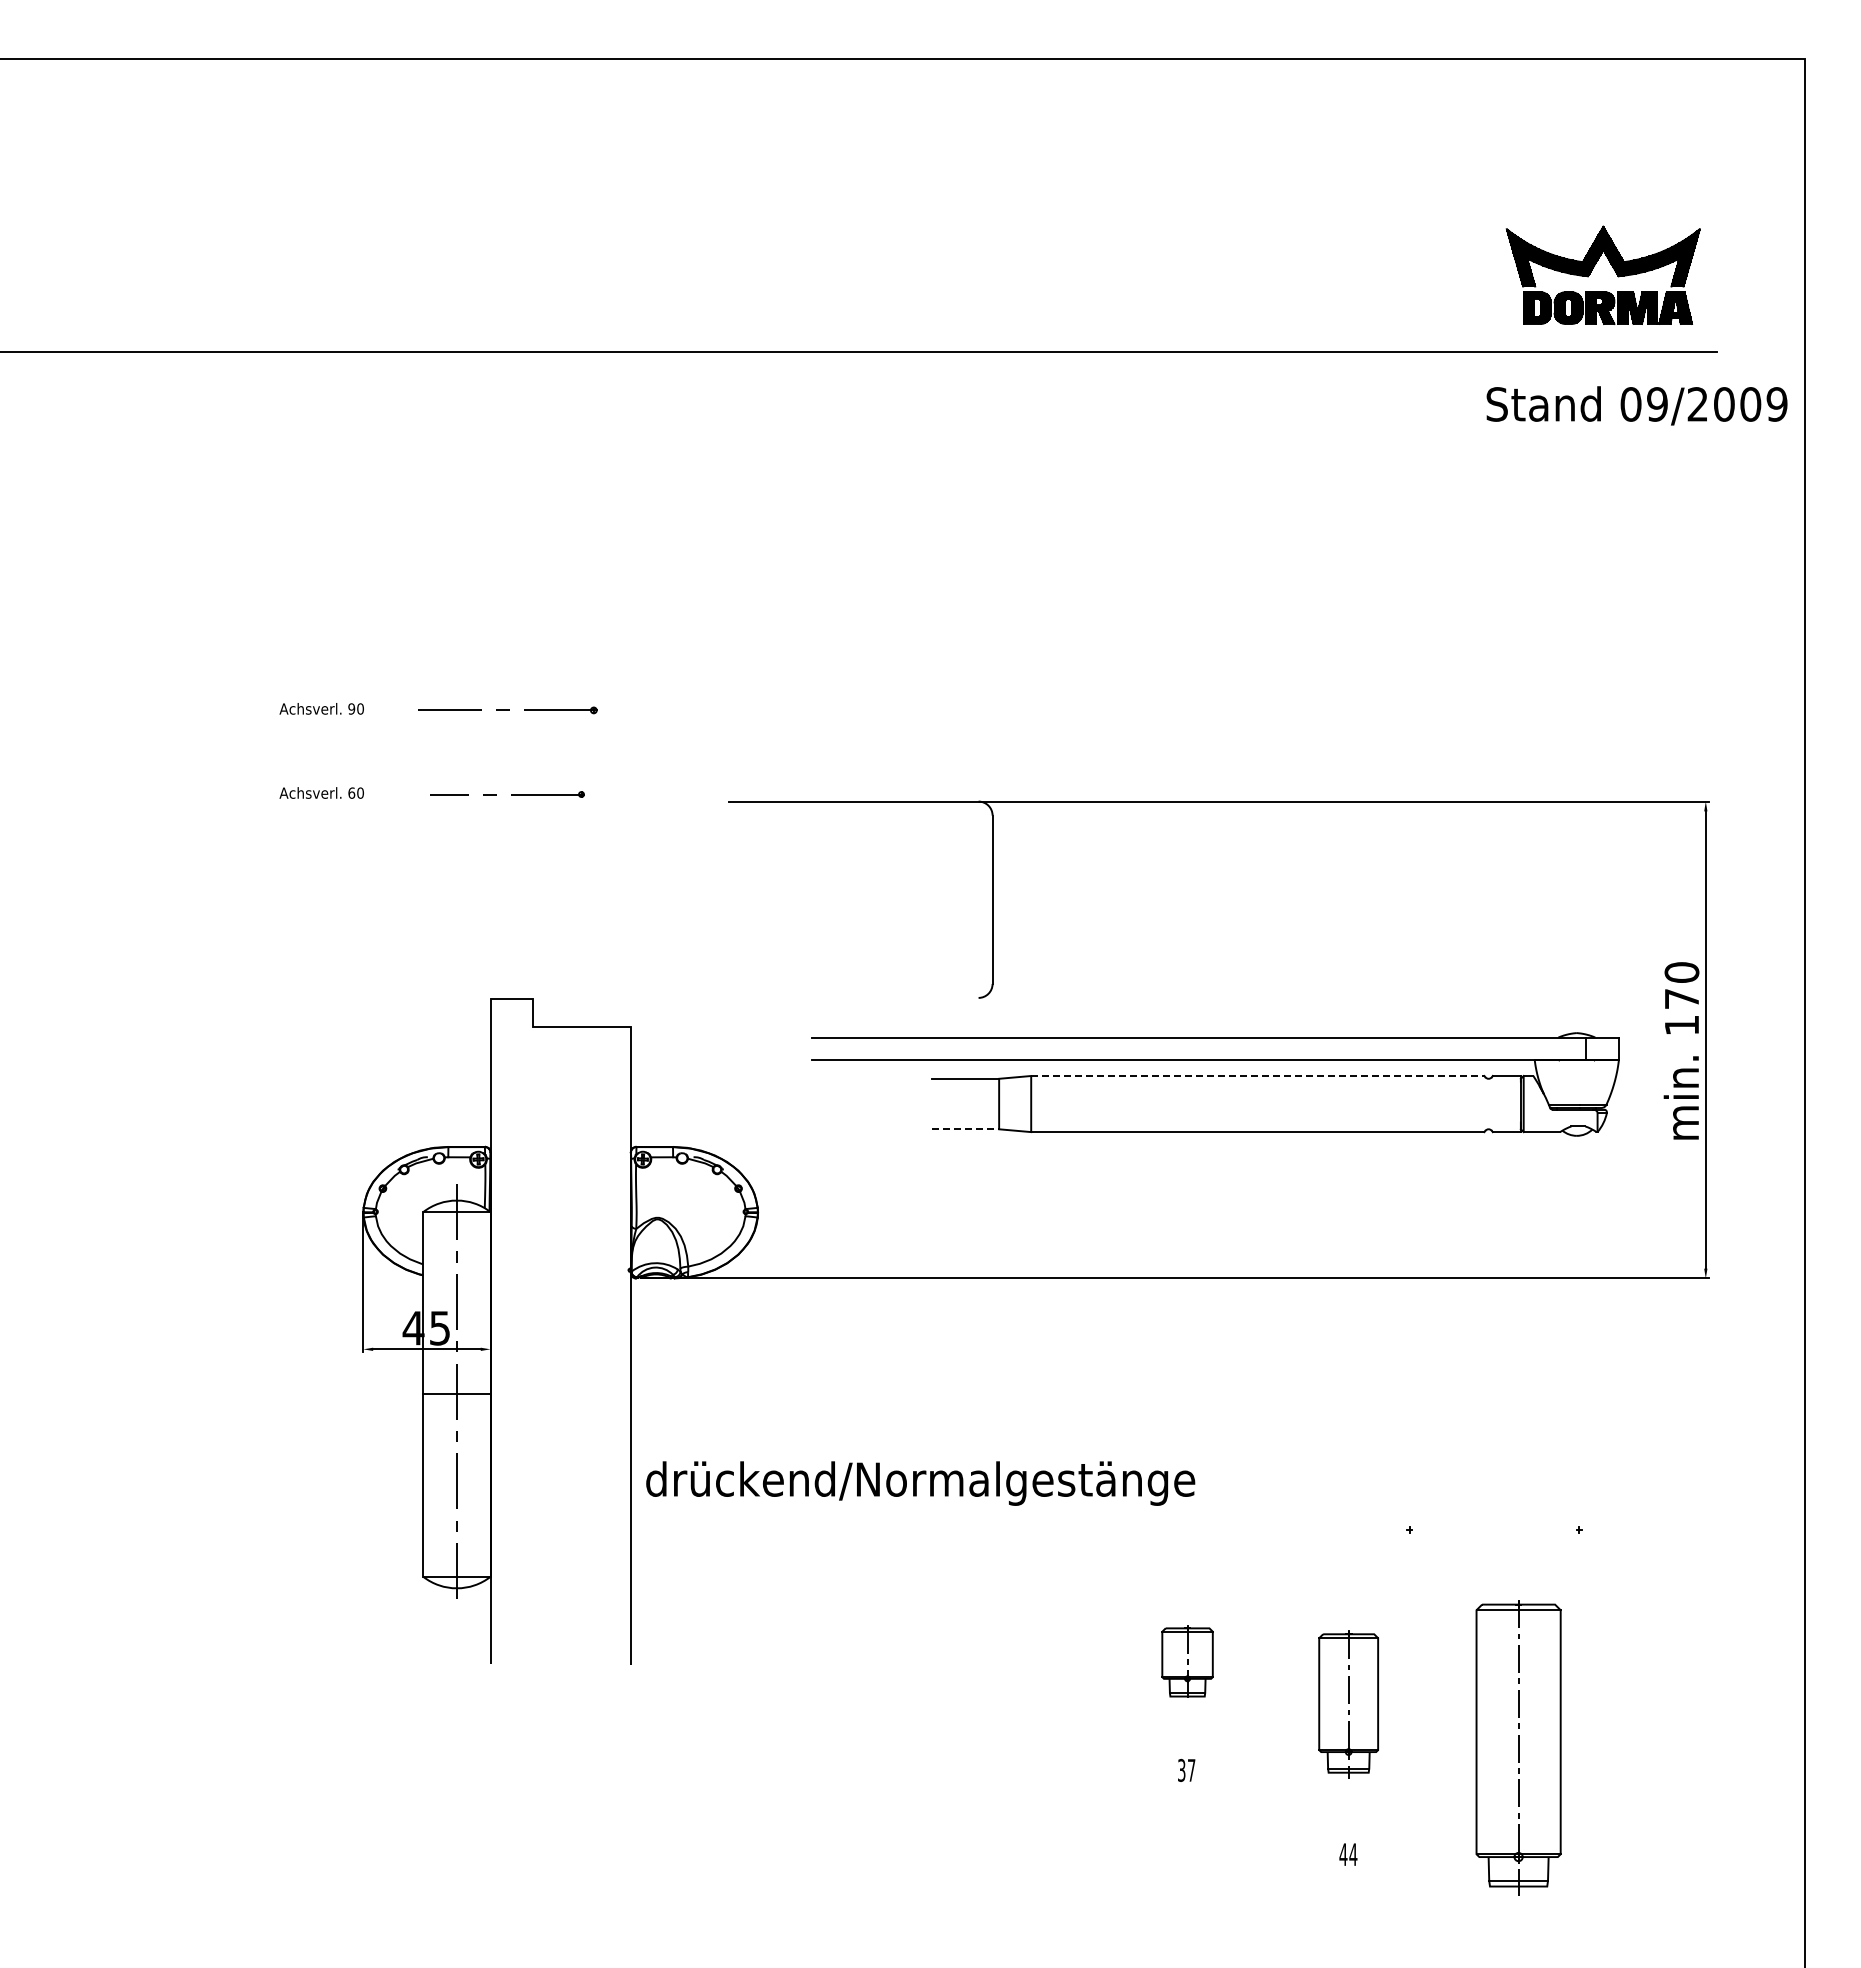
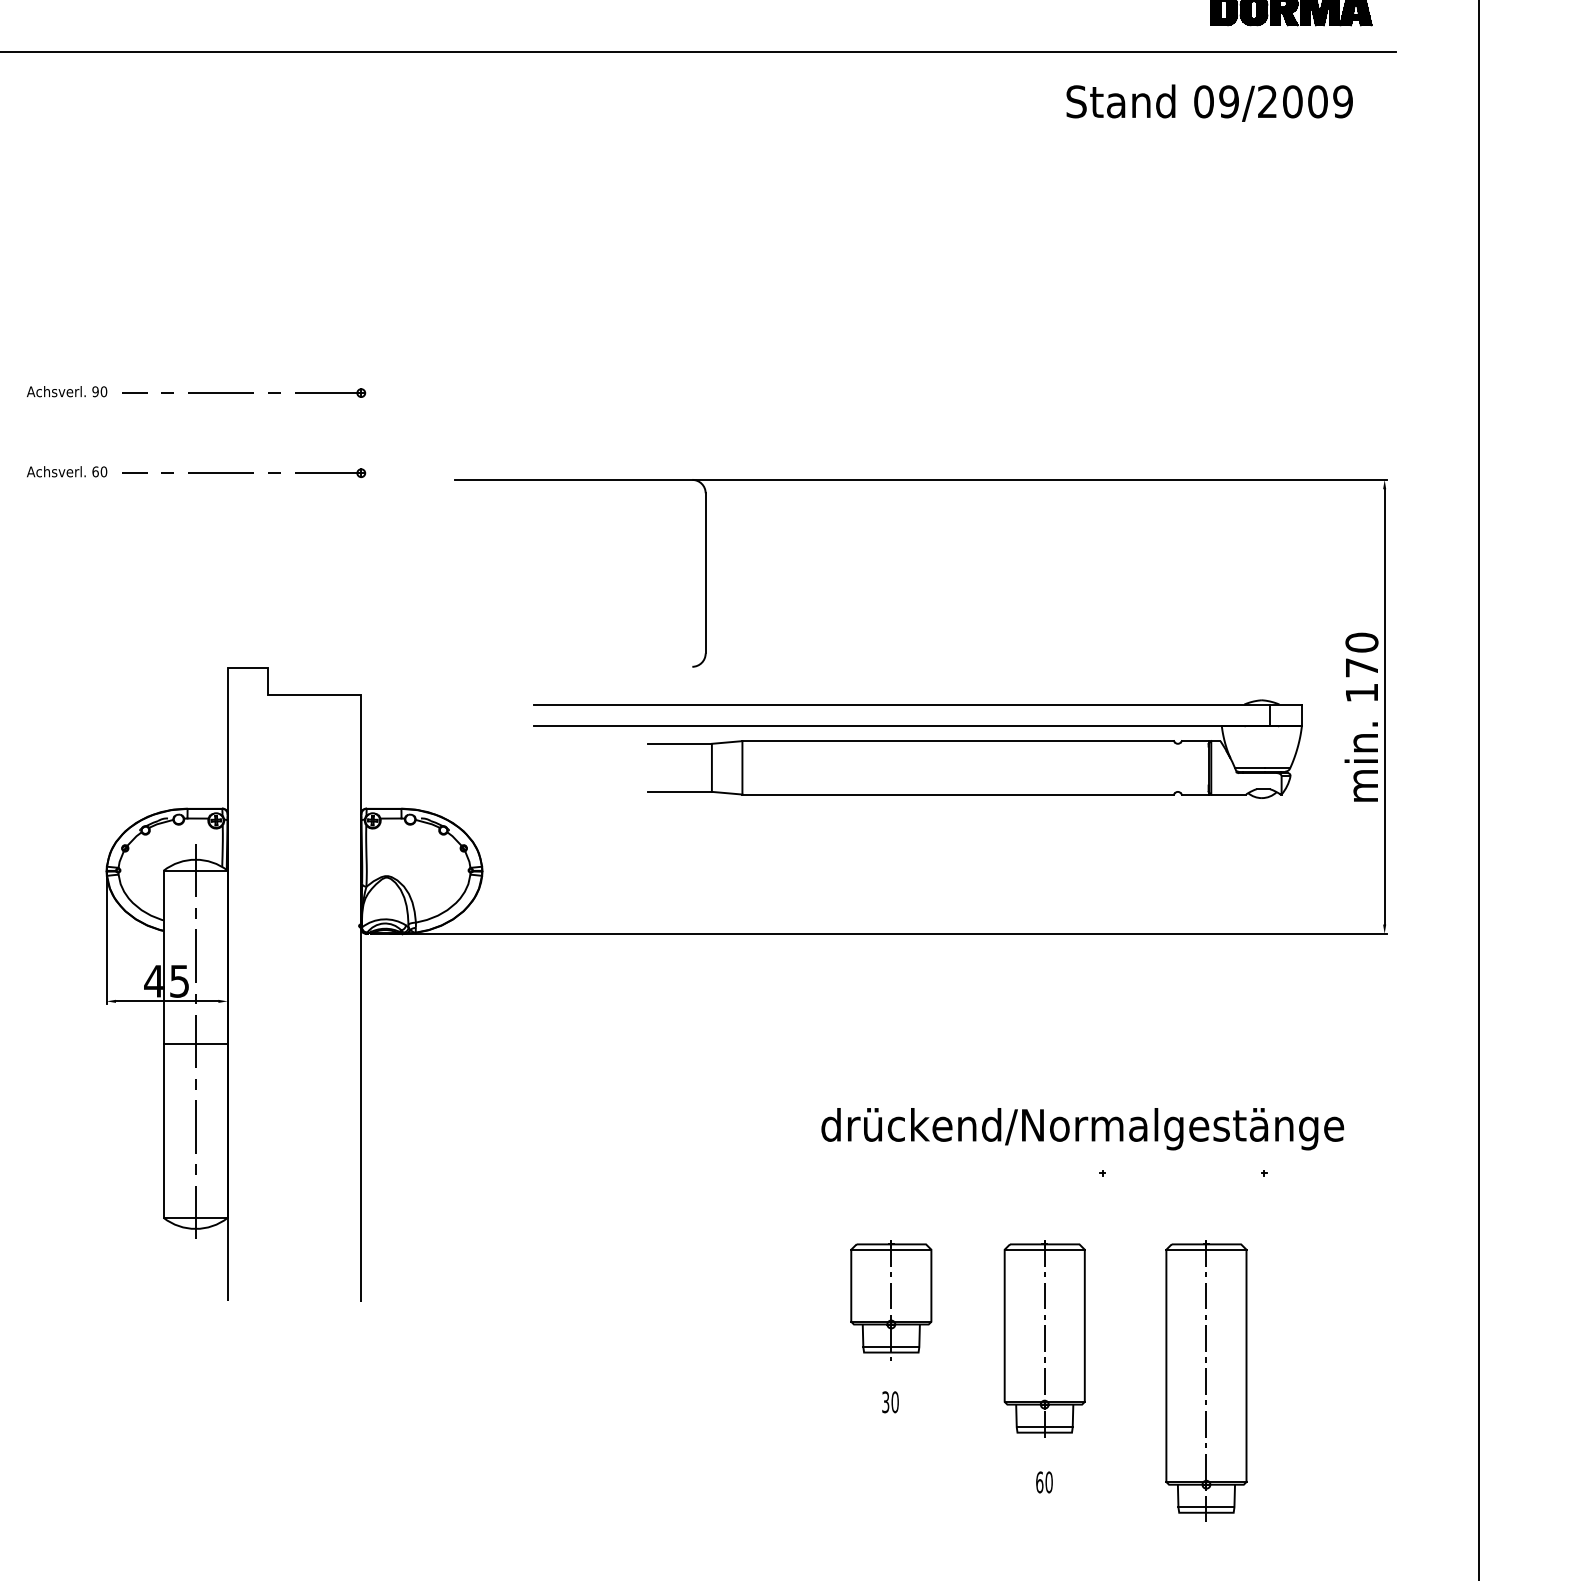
text: (1636, 405) -> (1209, 102), moved
part: (507, 710) -> (243, 393), size x1.43
part: (507, 794) -> (243, 473), size x1.67
line: (1257, 1076) -> (957, 741), dashed -> solid
line: (965, 1129) -> (679, 792), dashed -> solid
text: (920, 1483) -> (1082, 1129), moved
part: (1187, 1663) -> (891, 1300), size x1.67
part: (1348, 1703) -> (1044, 1338), size x1.43
text: (1191, 1770) -> (895, 1402), 37 -> 30
text: (1348, 1854) -> (1044, 1482), 44 -> 60

